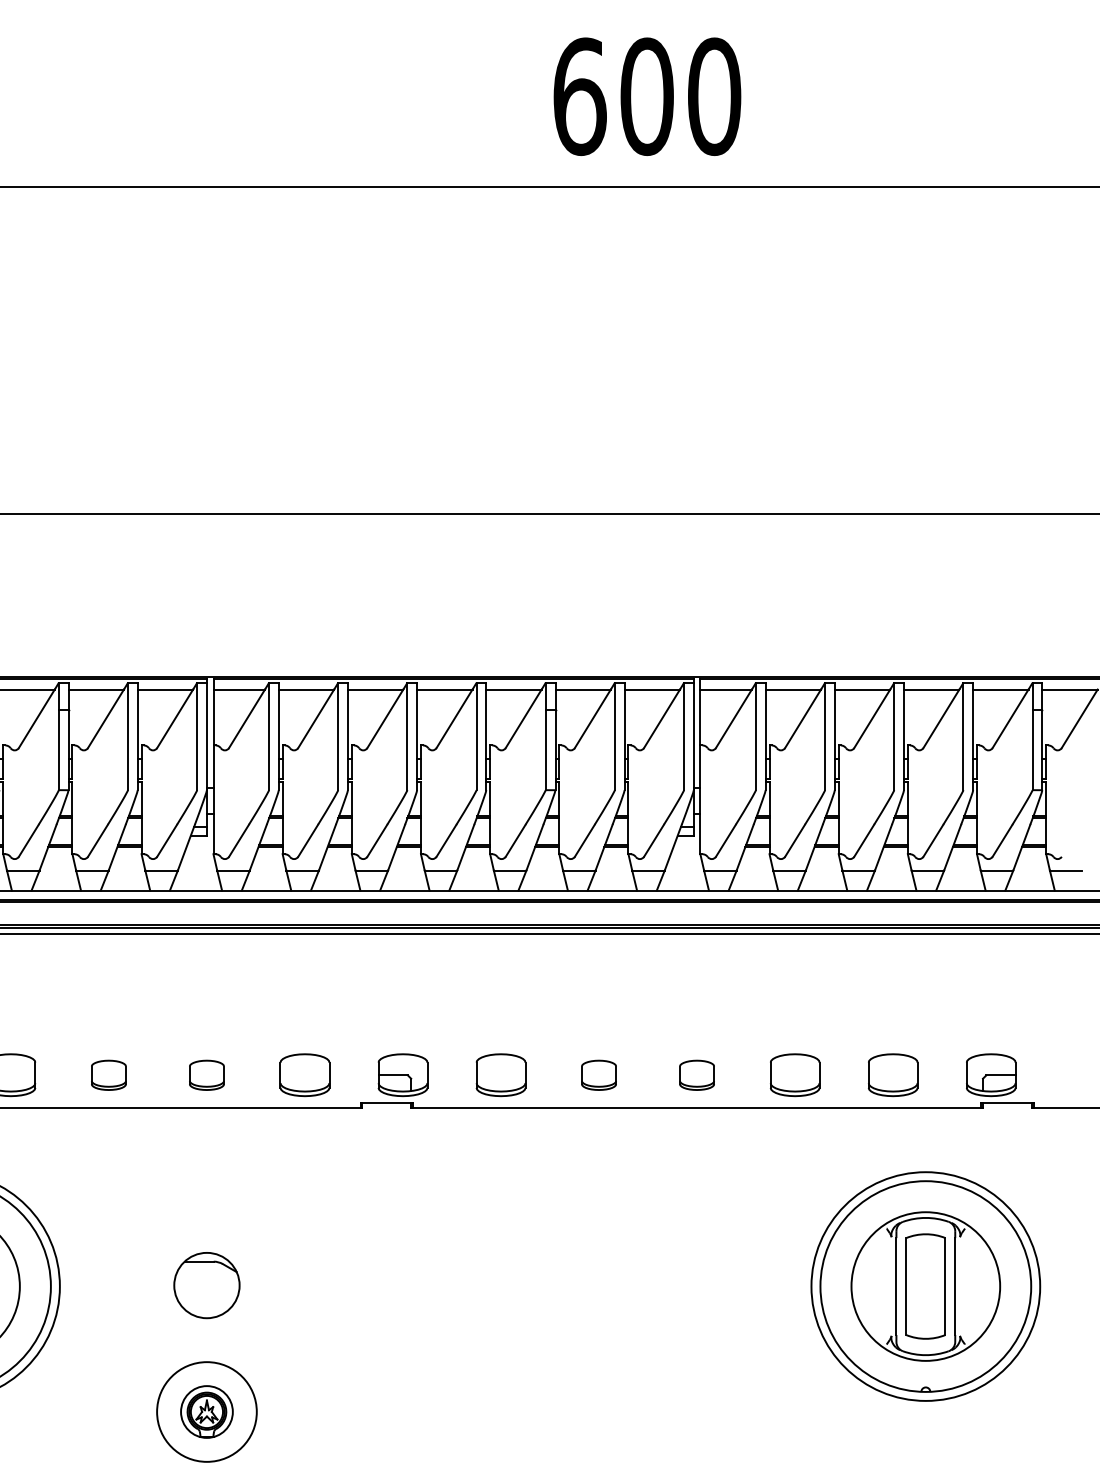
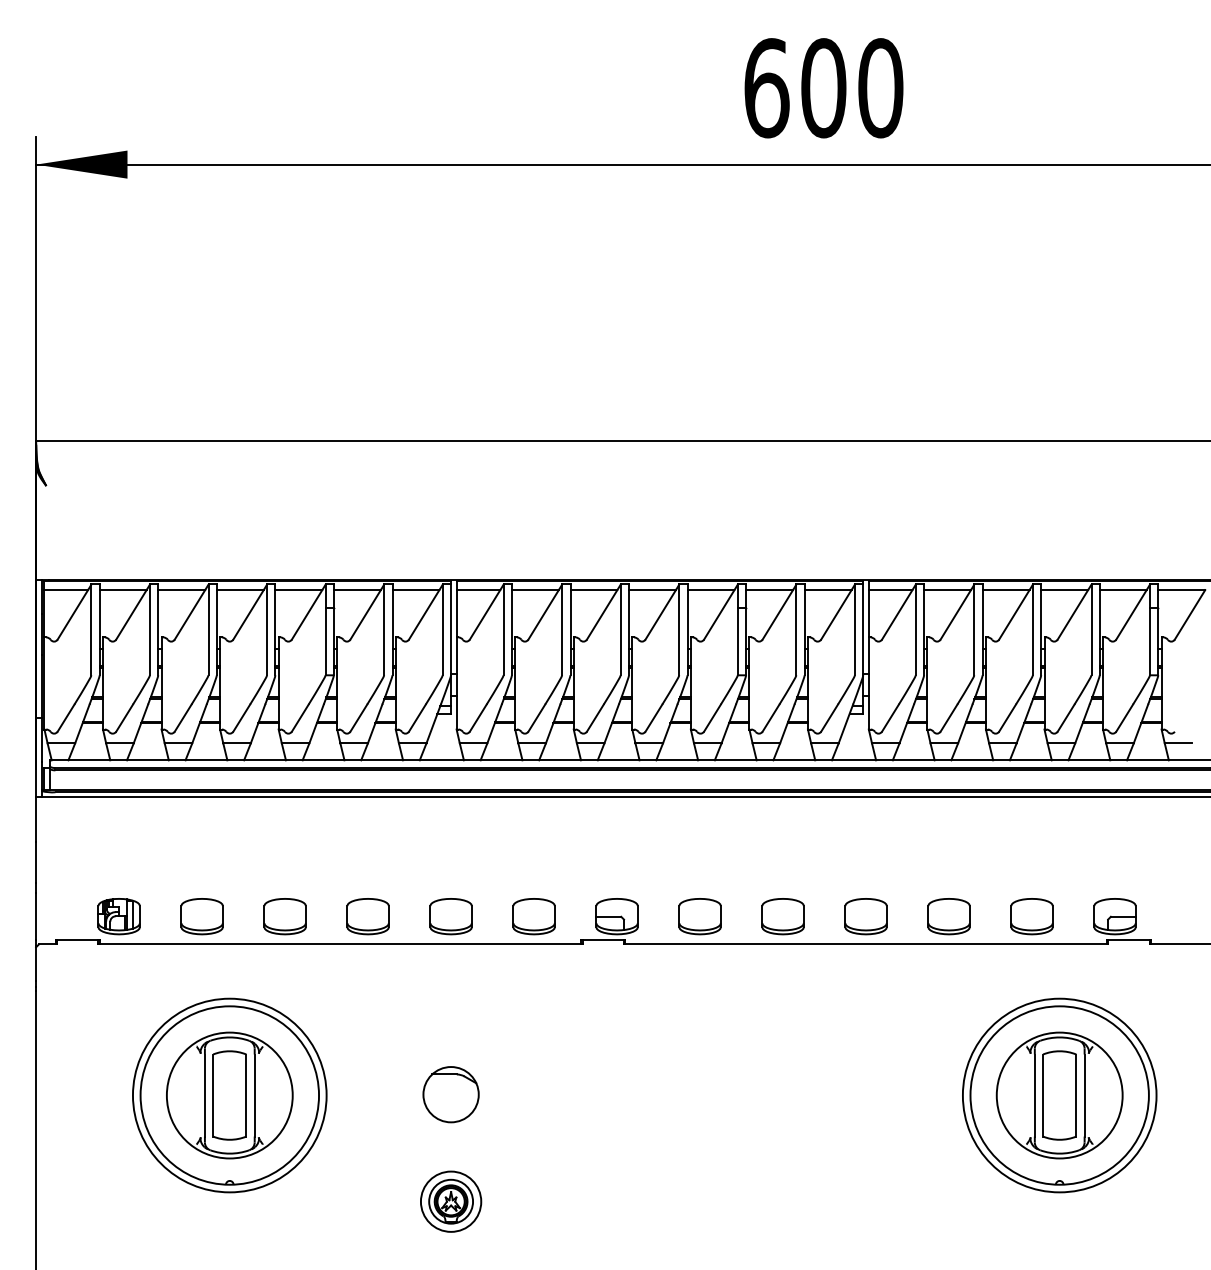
part: (108, 1075) -> (367, 916), size x1.43
part: (206, 1075) -> (450, 916), size x1.43
part: (598, 1075) -> (782, 916), size x1.43
part: (696, 1075) -> (865, 916), size x1.43
circle: (206, 1411) -> (450, 1201), size x0.71

